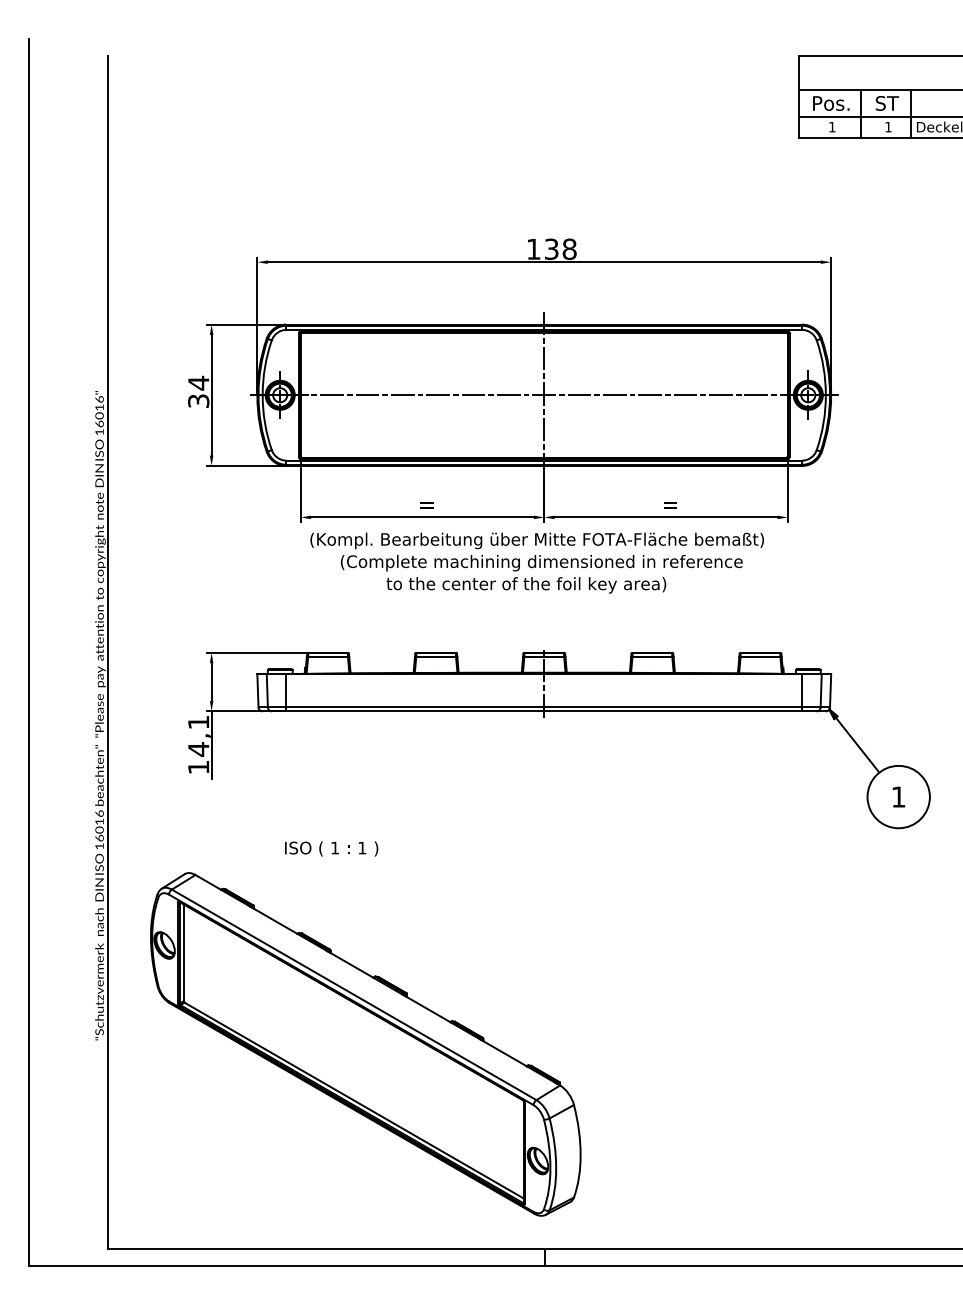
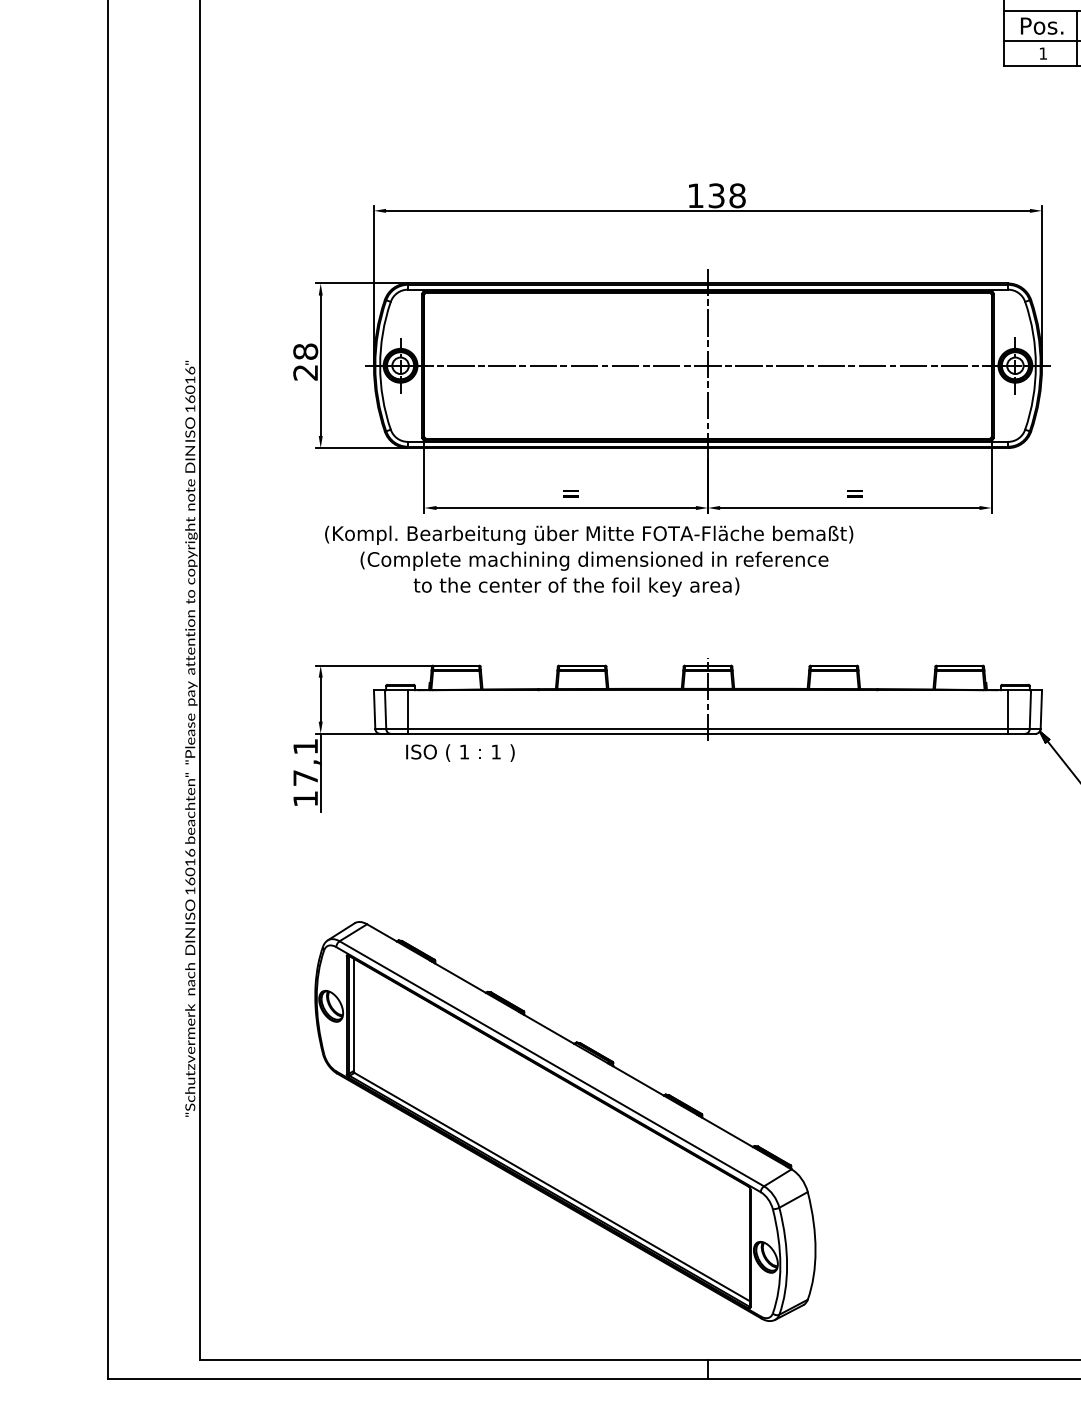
text: (198, 391) -> (305, 361), 34 -> 28
text: (536, 562) -> (588, 560), moved
text: (198, 749) -> (305, 778), 14,1 -> 17,1
text: (331, 848) -> (460, 752), moved
part: (365, 1044) -> (565, 1121), moved

